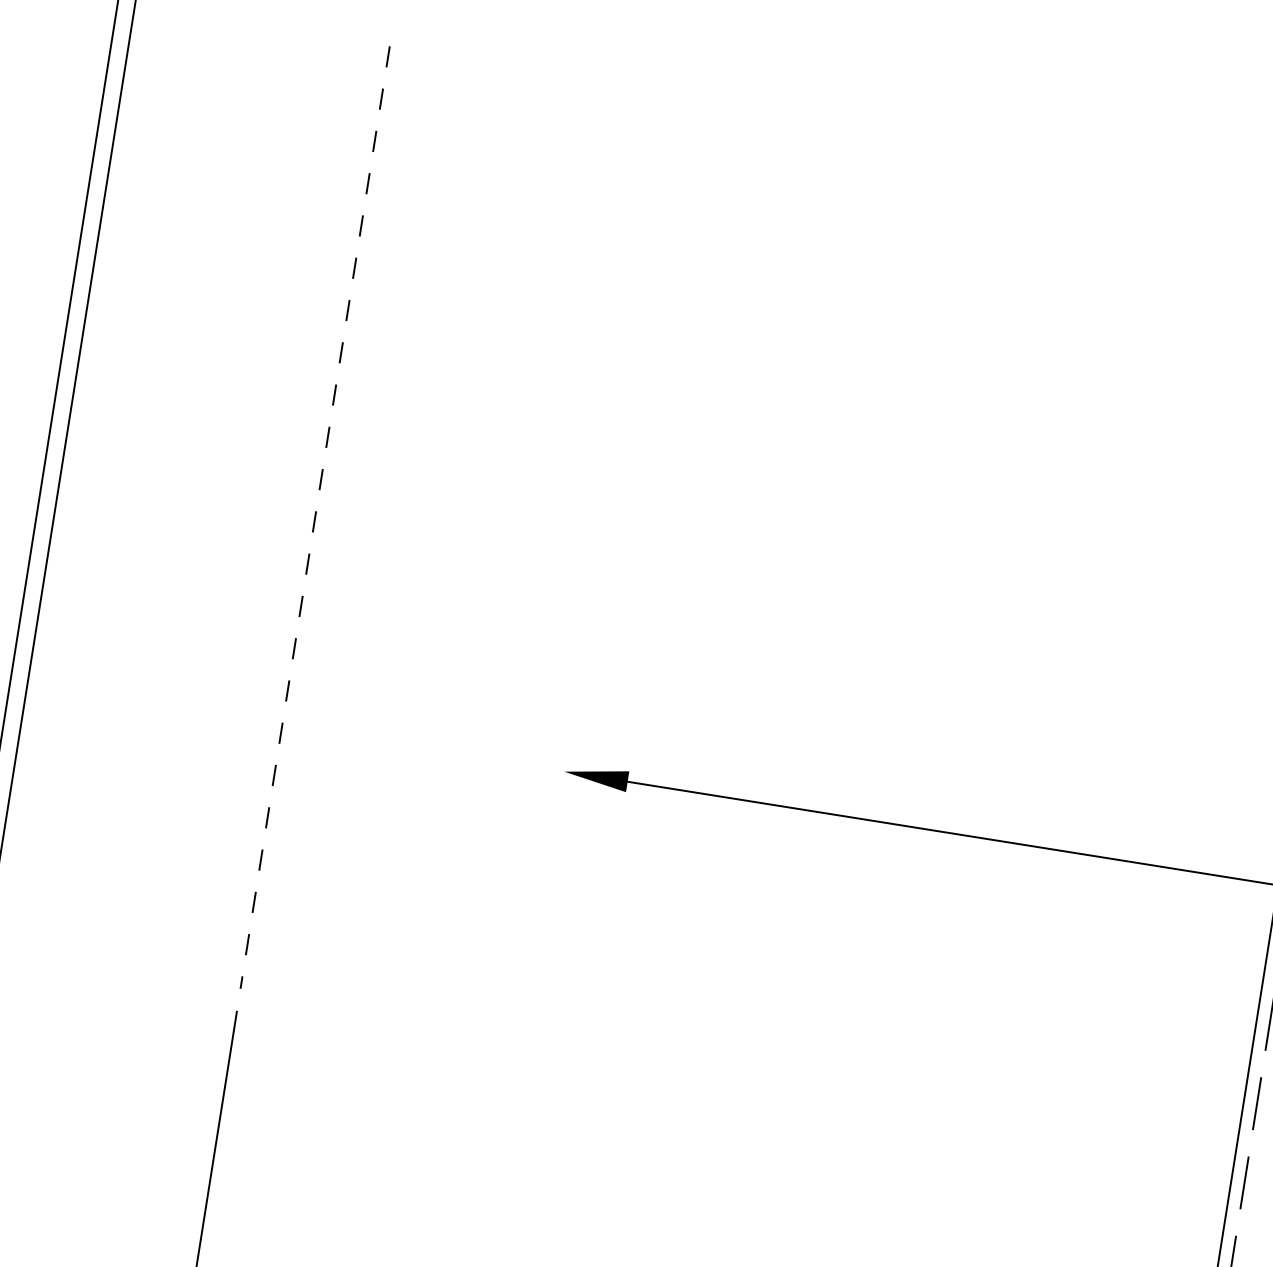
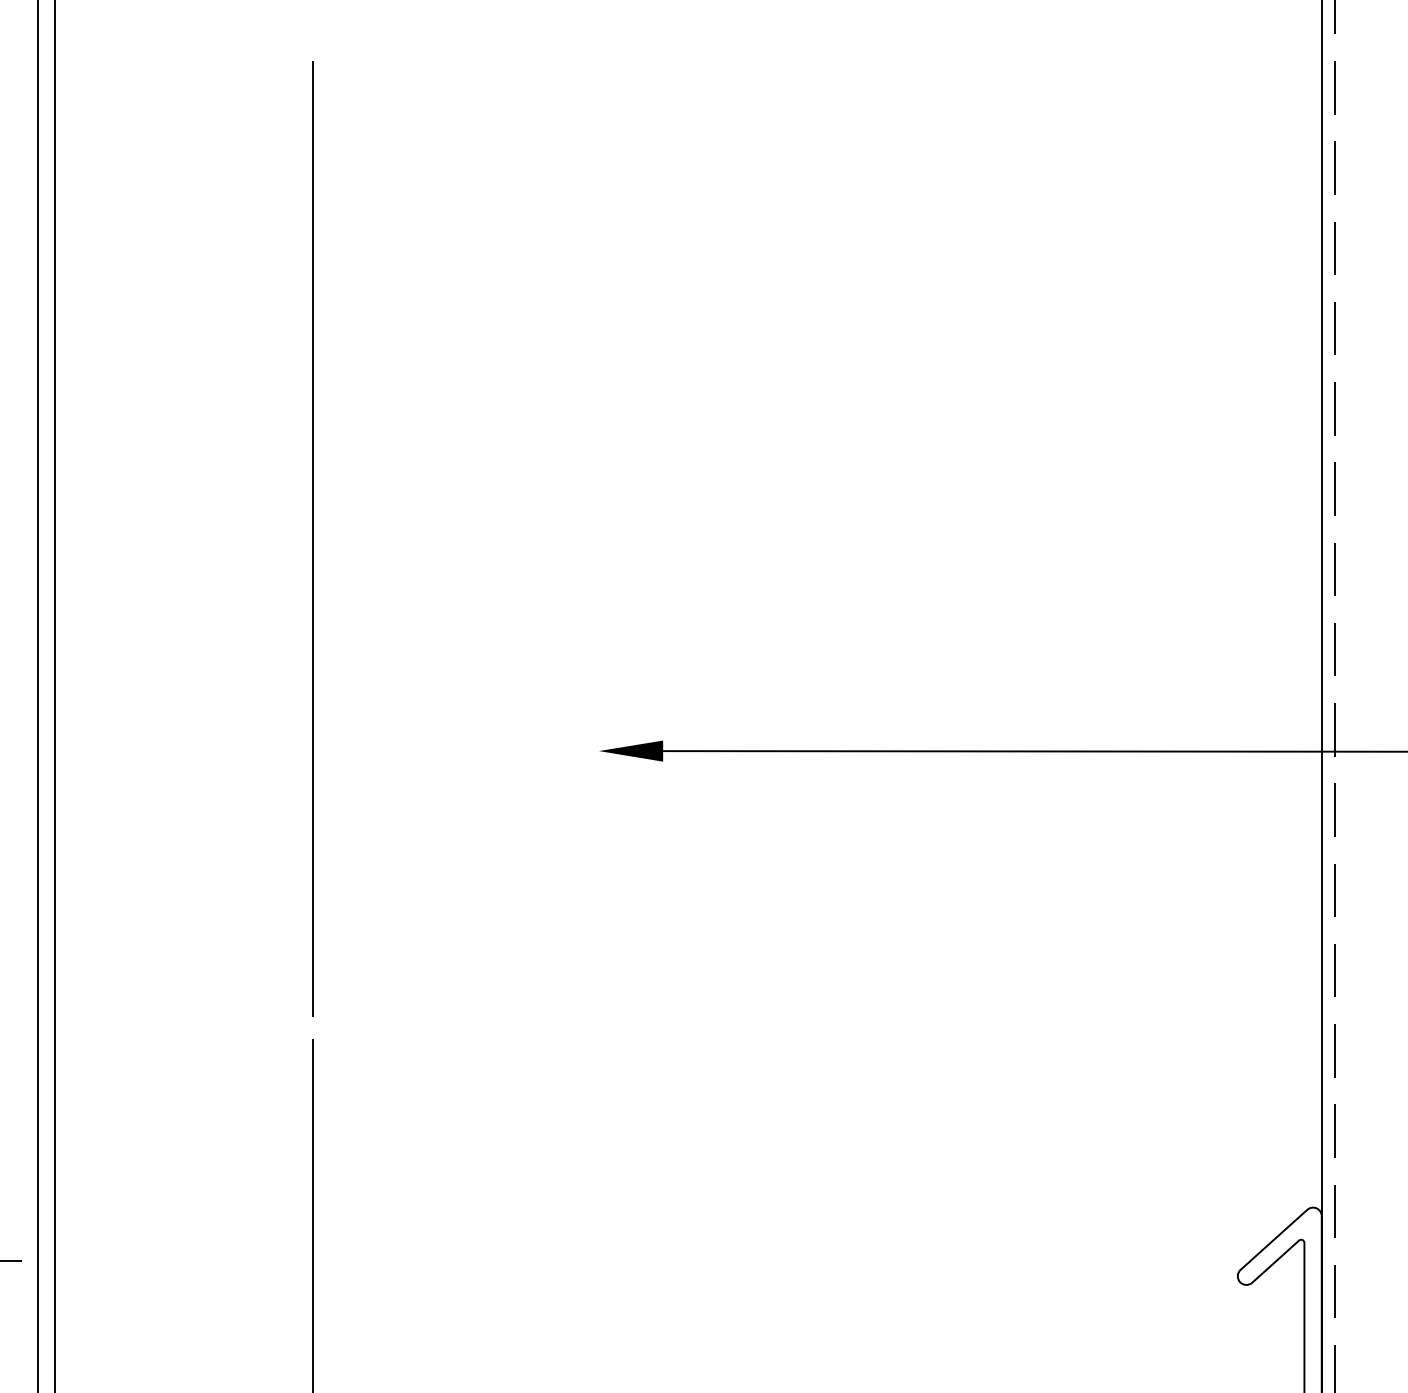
line: (315, 518) -> (313, 539), dashed -> solid

